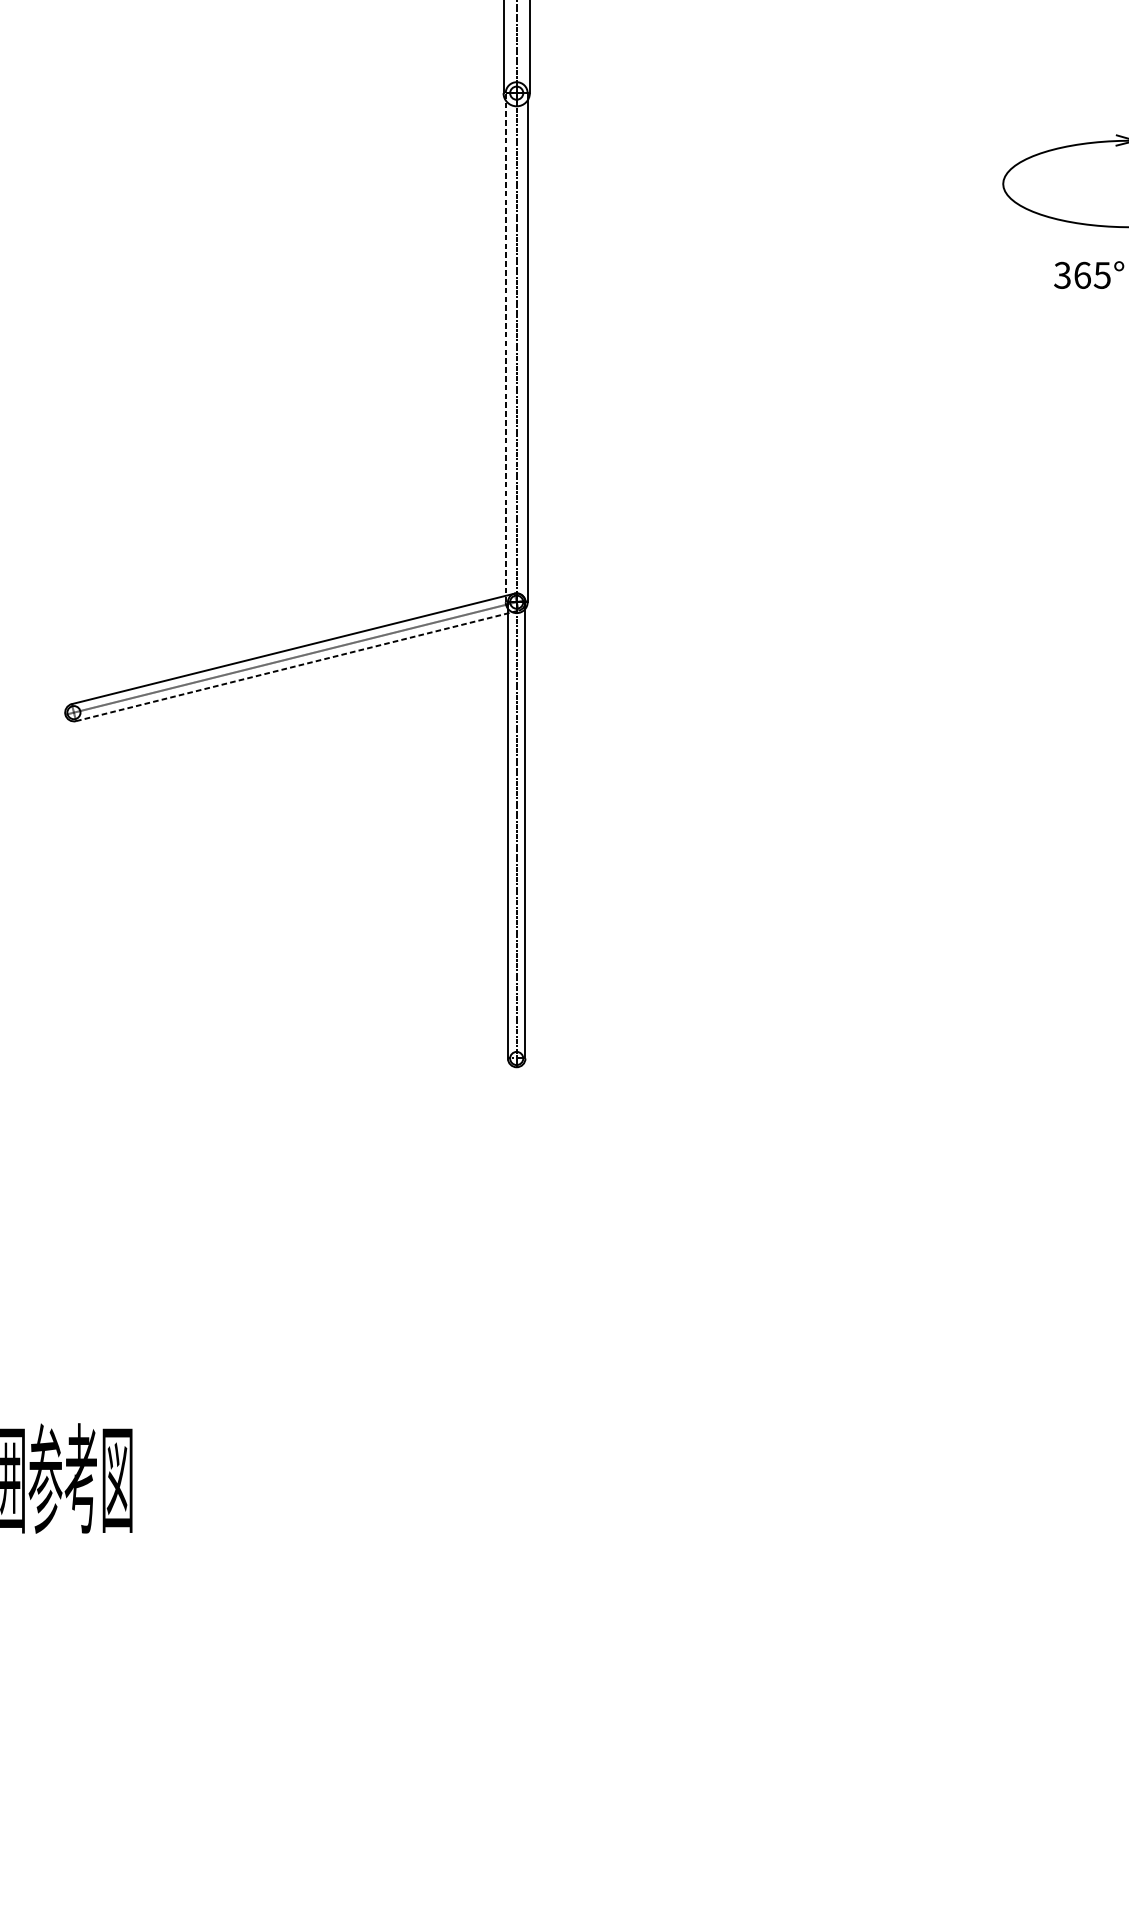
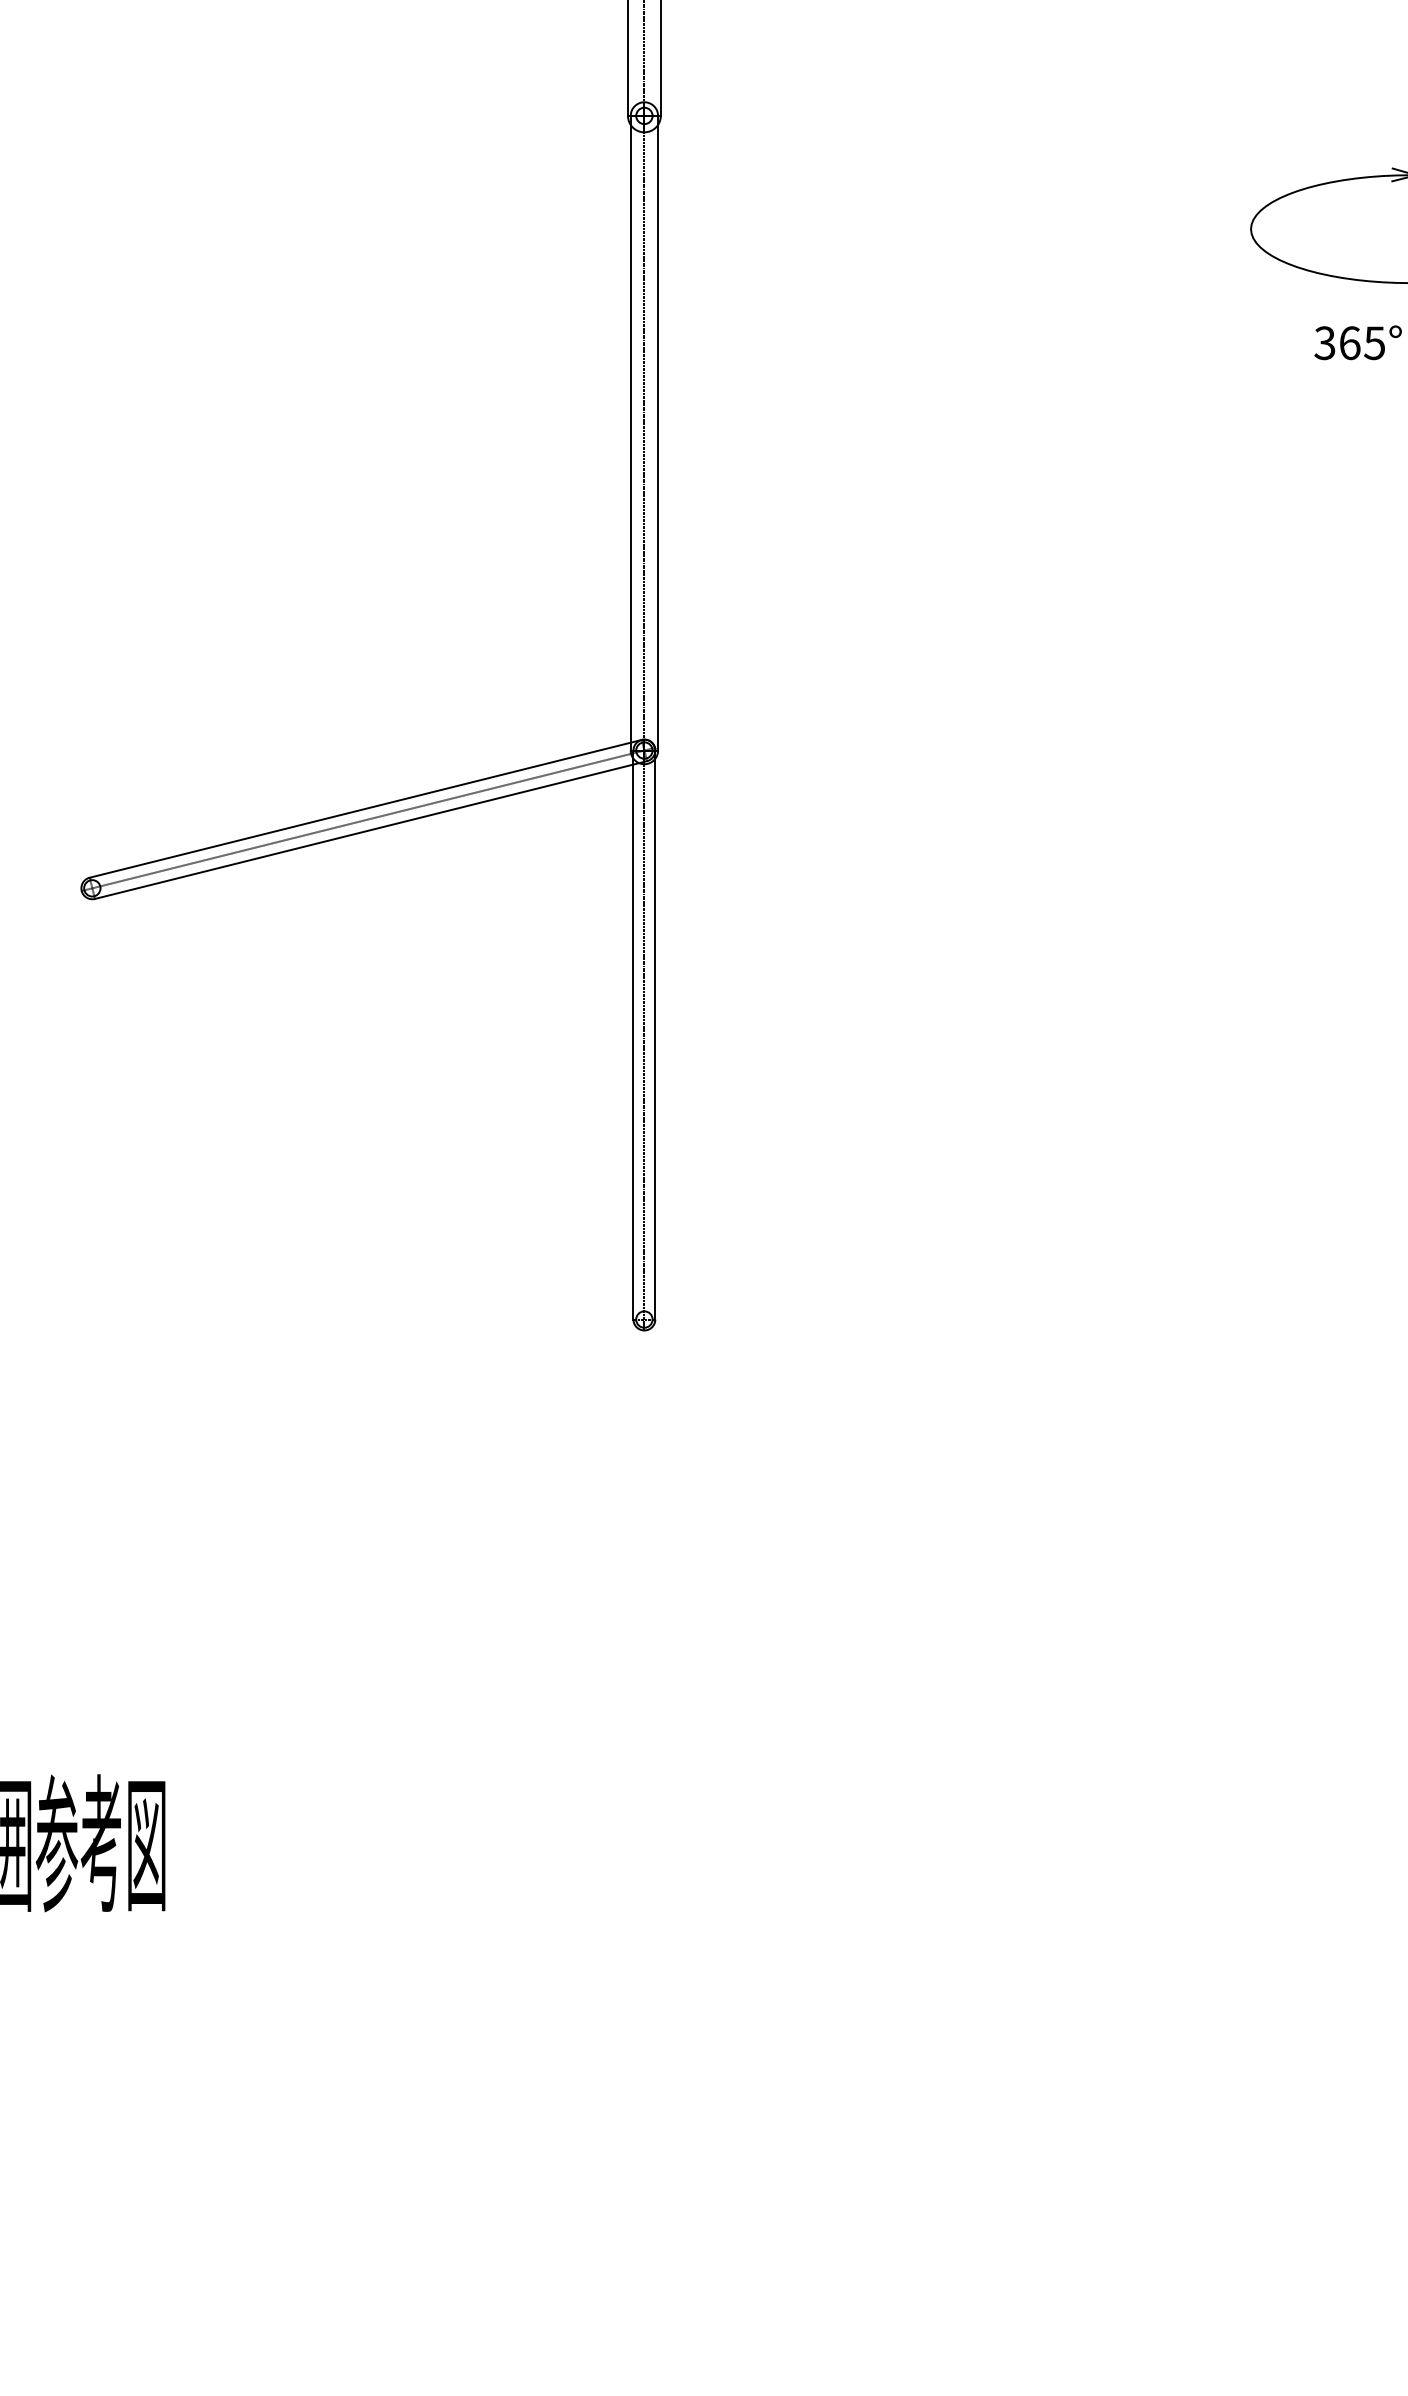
line: (505, 347) -> (630, 432), dashed -> solid
line: (297, 665) -> (371, 829), dashed -> solid

